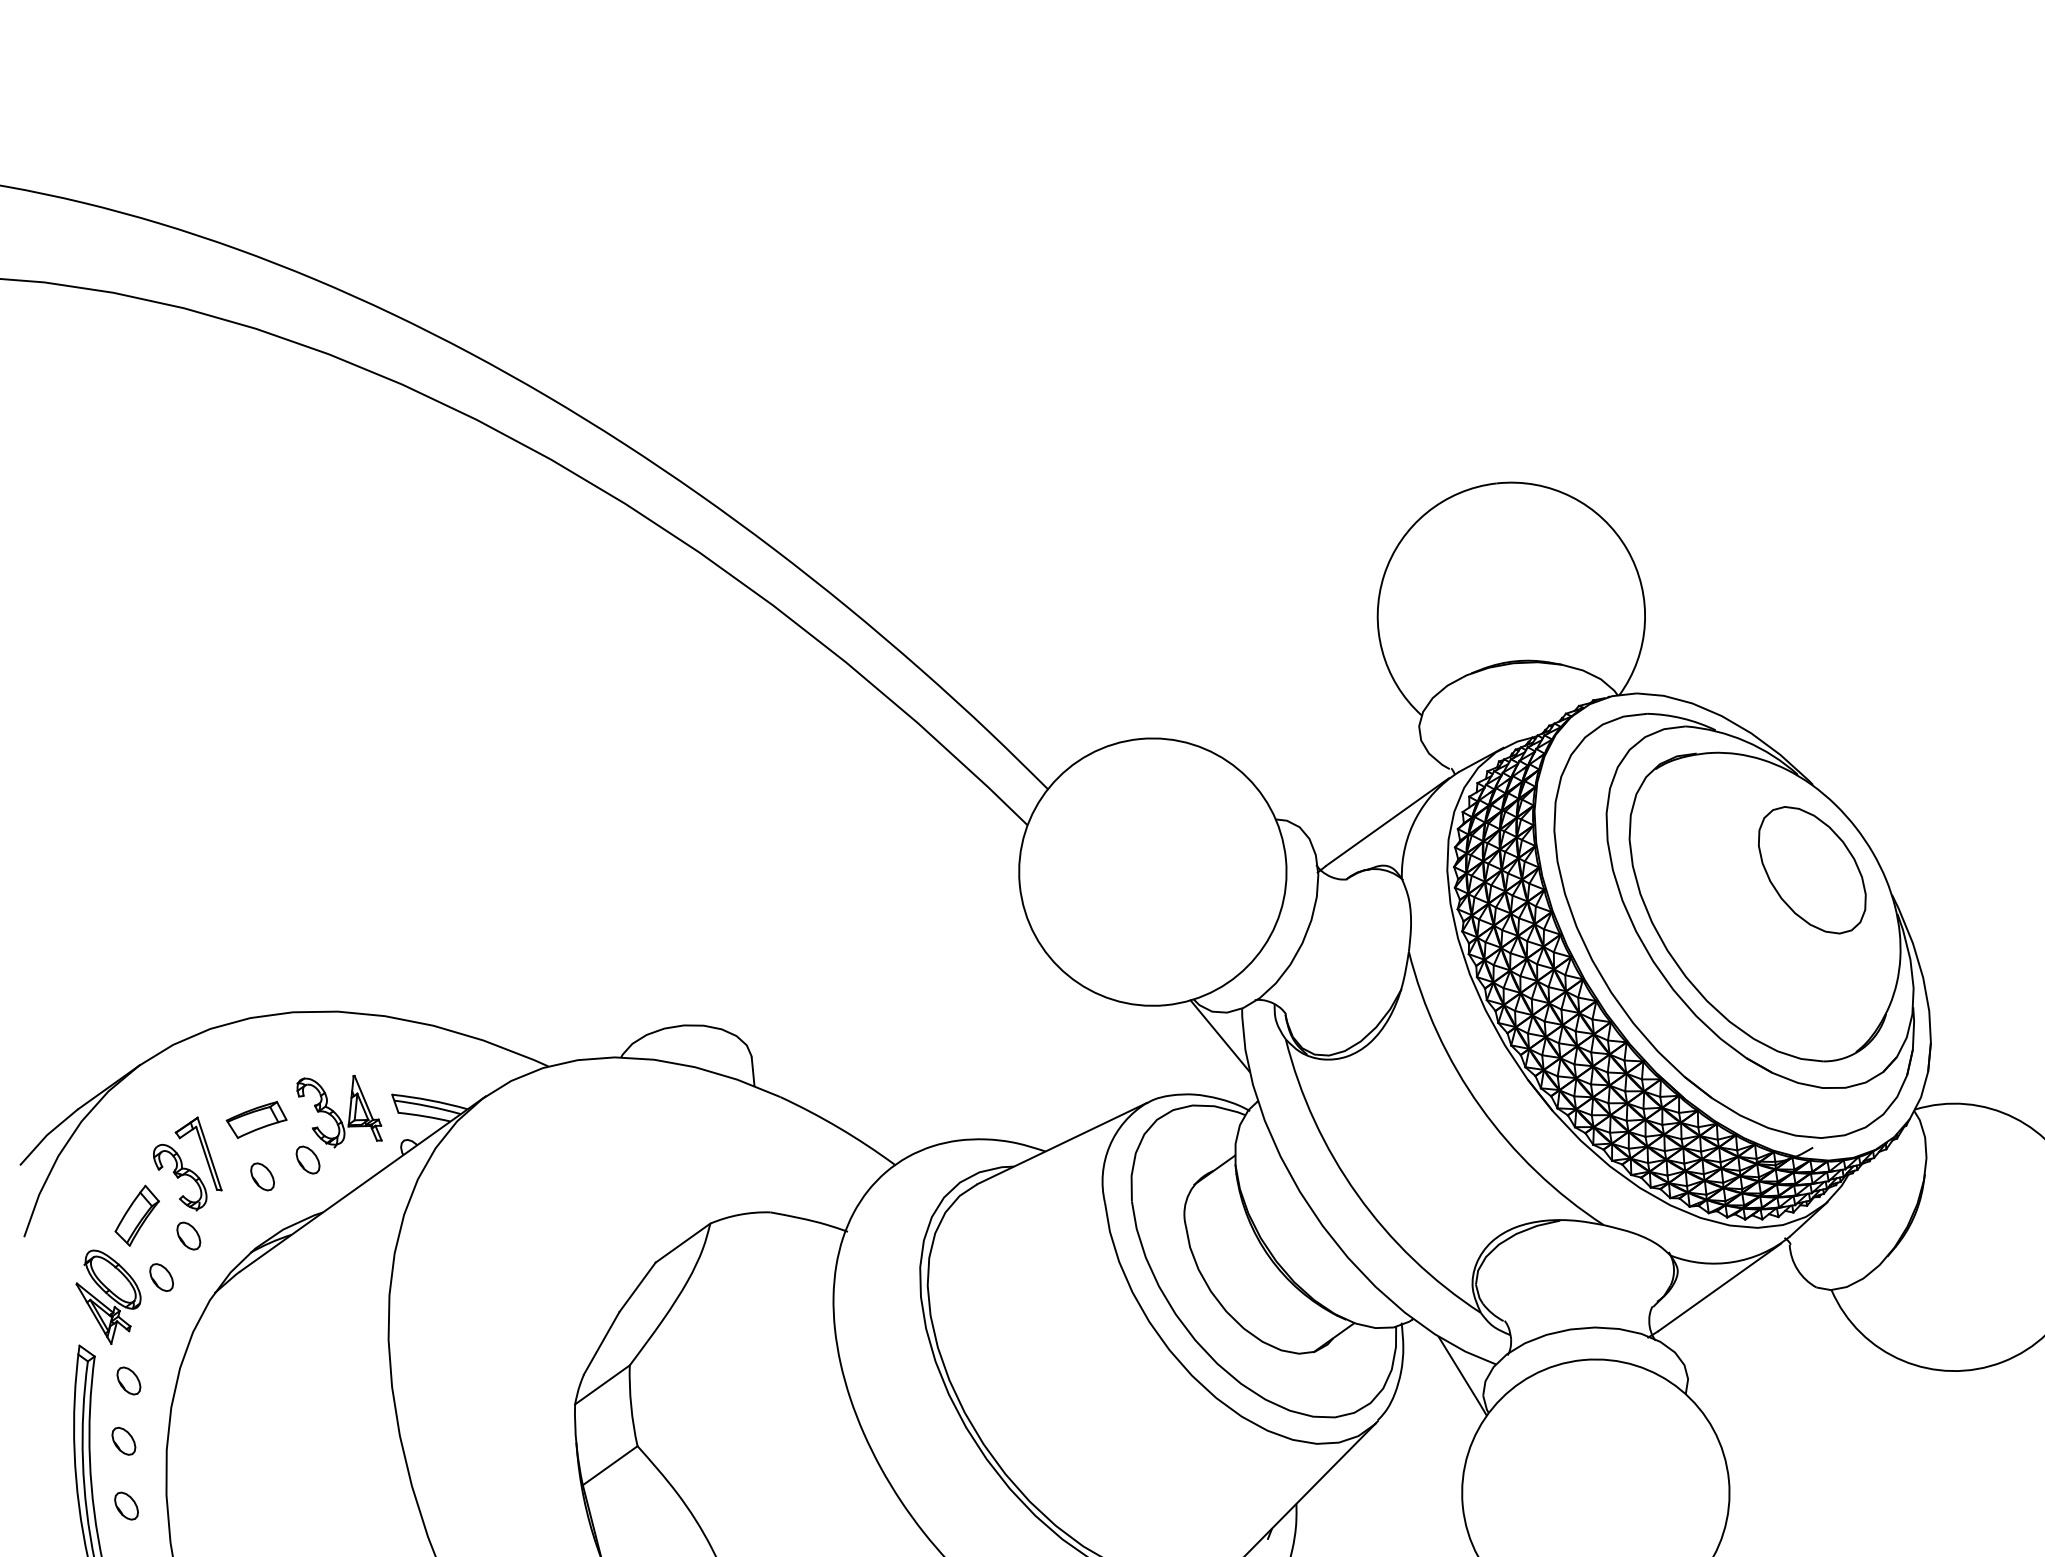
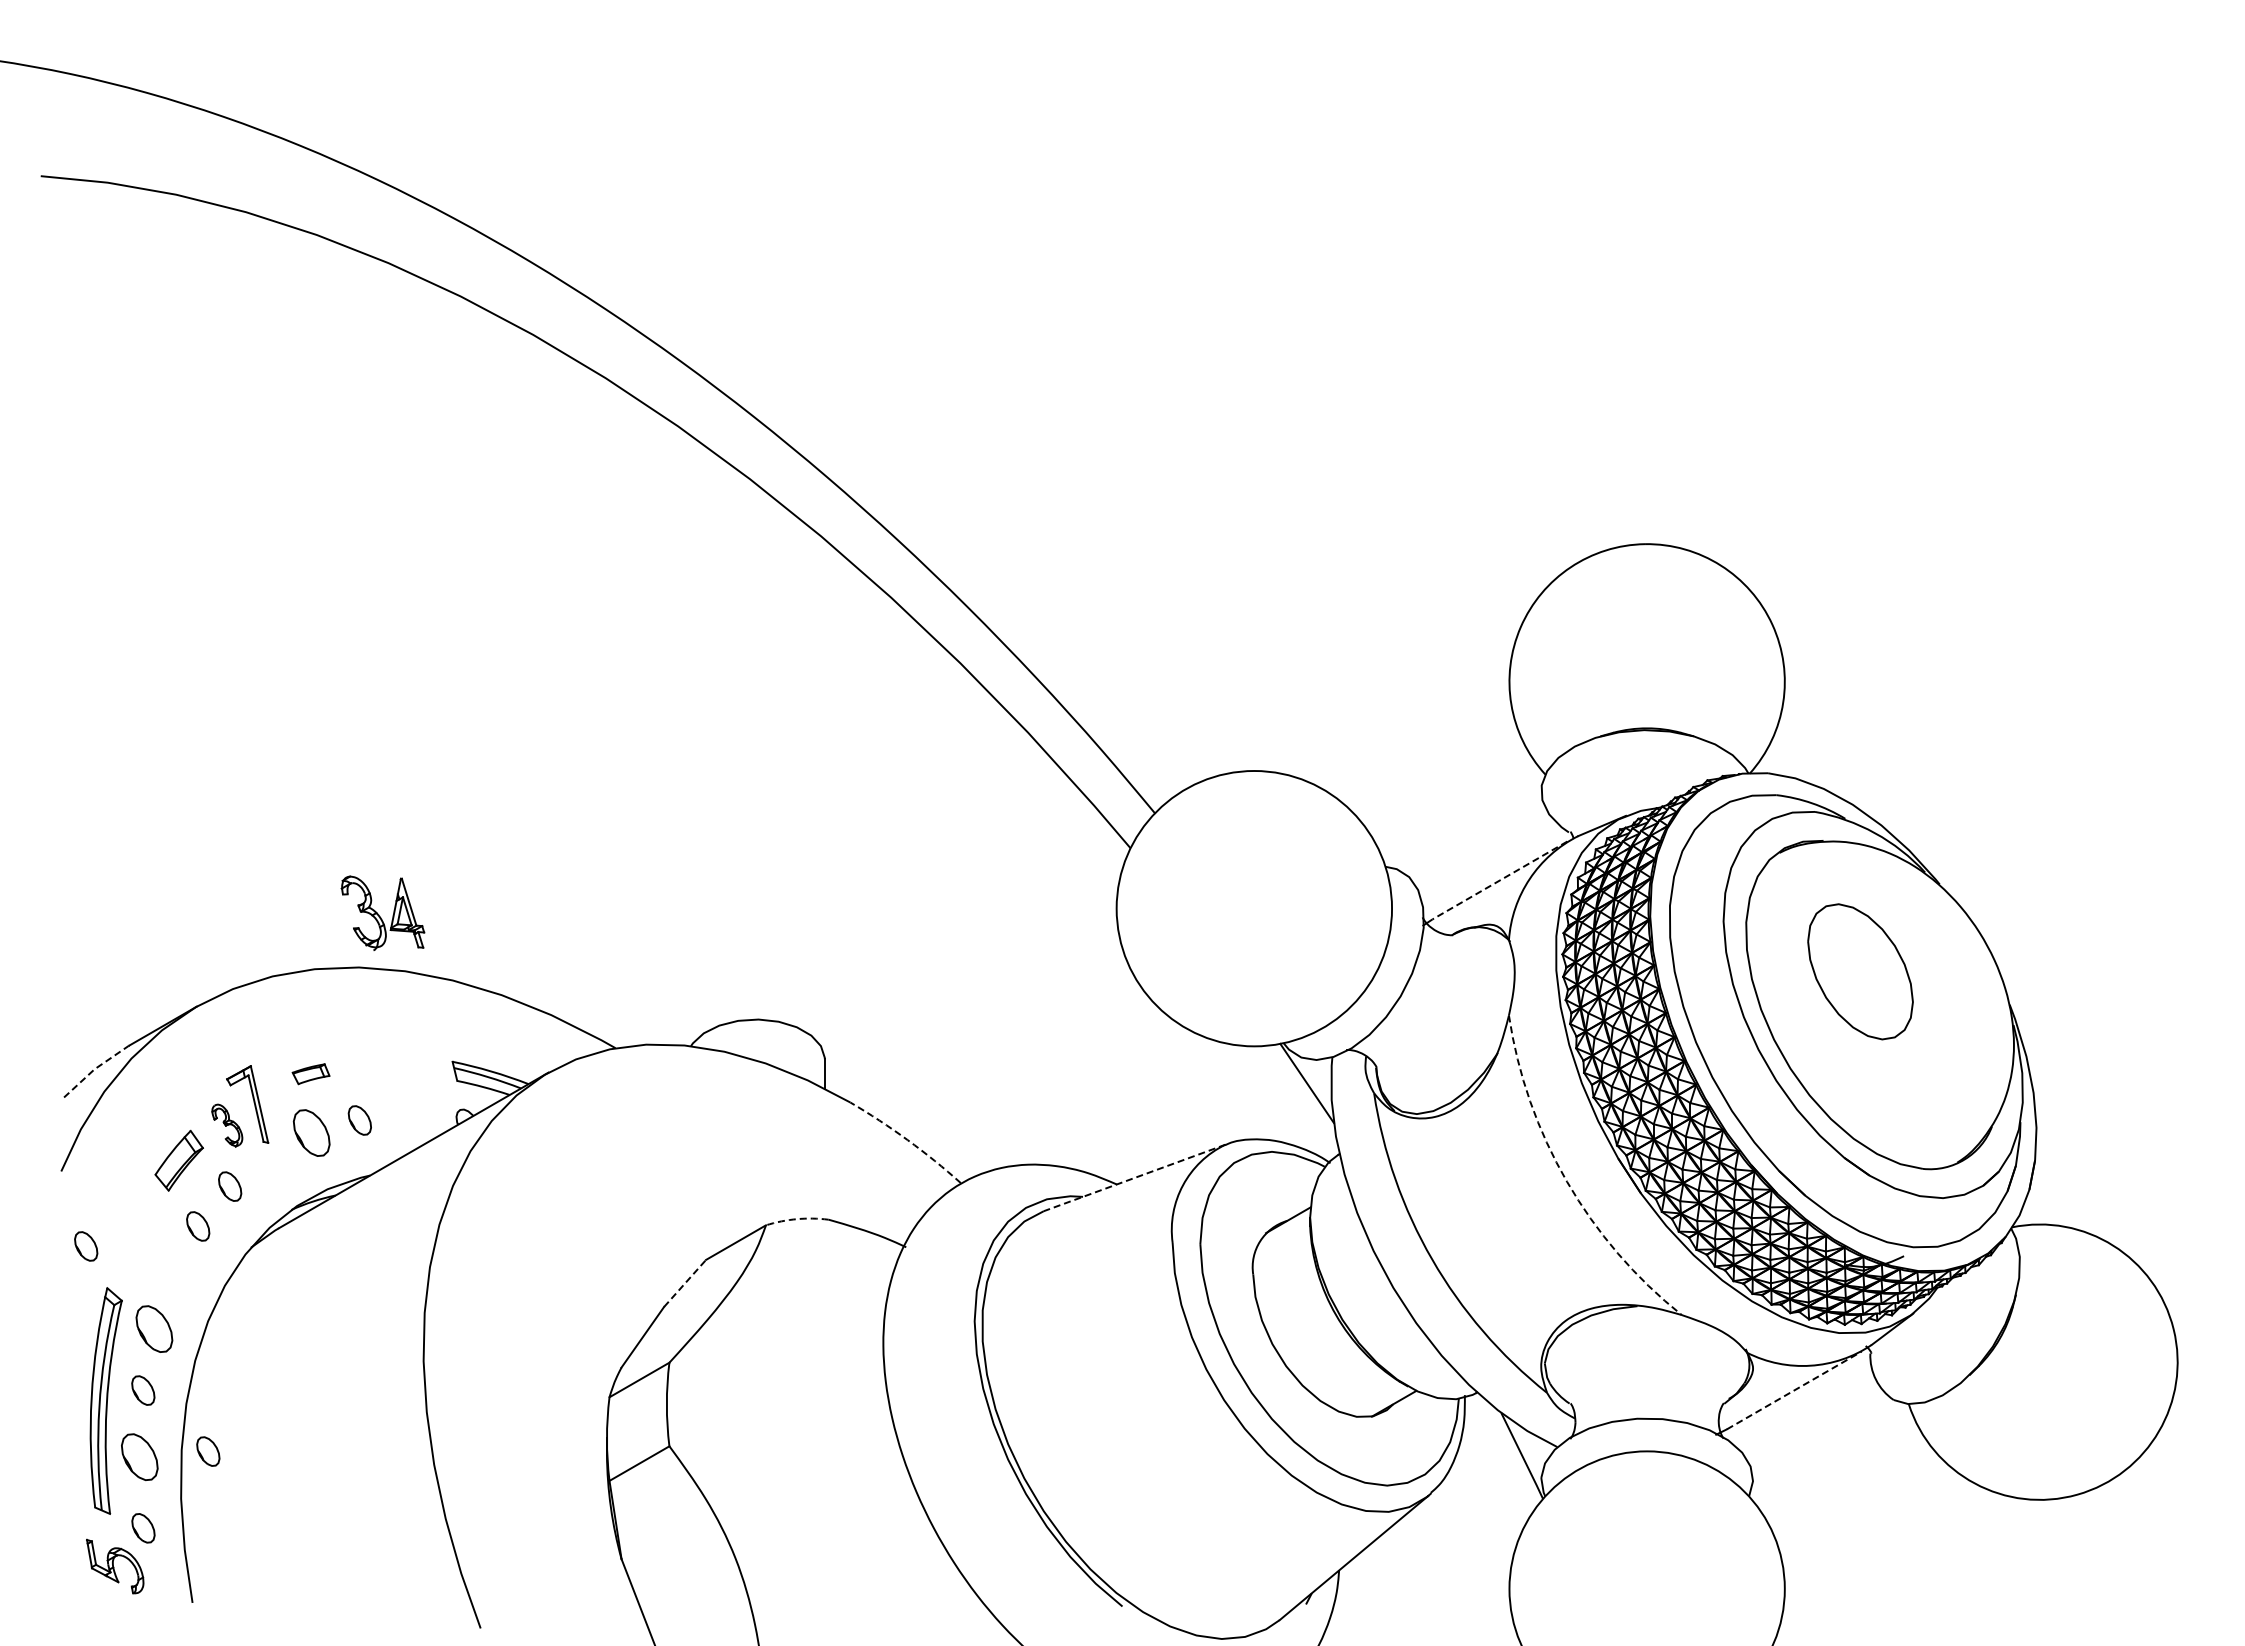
line: (1387, 822) -> (1499, 880), solid -> dashed
part: (1812, 869) -> (1860, 971), moved
arc: (1480, 1106) -> (1567, 1181), solid -> dashed
part: (338, 1110) -> (382, 912), moved
part: (255, 1119) -> (310, 1073), size x0.6
arc: (839, 1128) -> (907, 1140), solid -> dashed
line: (47, 1134) -> (95, 1068), solid -> dashed
line: (1062, 1143) -> (1134, 1177), solid -> dashed
part: (180, 1177) -> (227, 1125), size x0.6
part: (262, 1177) -> (311, 1133), size x1.6
arc: (740, 1215) -> (797, 1219), solid -> dashed
line: (637, 1287) -> (685, 1283), solid -> dashed
line: (1719, 1287) -> (1794, 1390), solid -> dashed
part: (109, 1296) -> (142, 1240), removed
part: (55, 1307) -> (86, 1246), added
part: (129, 1381) -> (154, 1329), size x1.6
part: (192, 1494) -> (208, 1451), added
part: (126, 1506) -> (139, 1457), size x1.6

